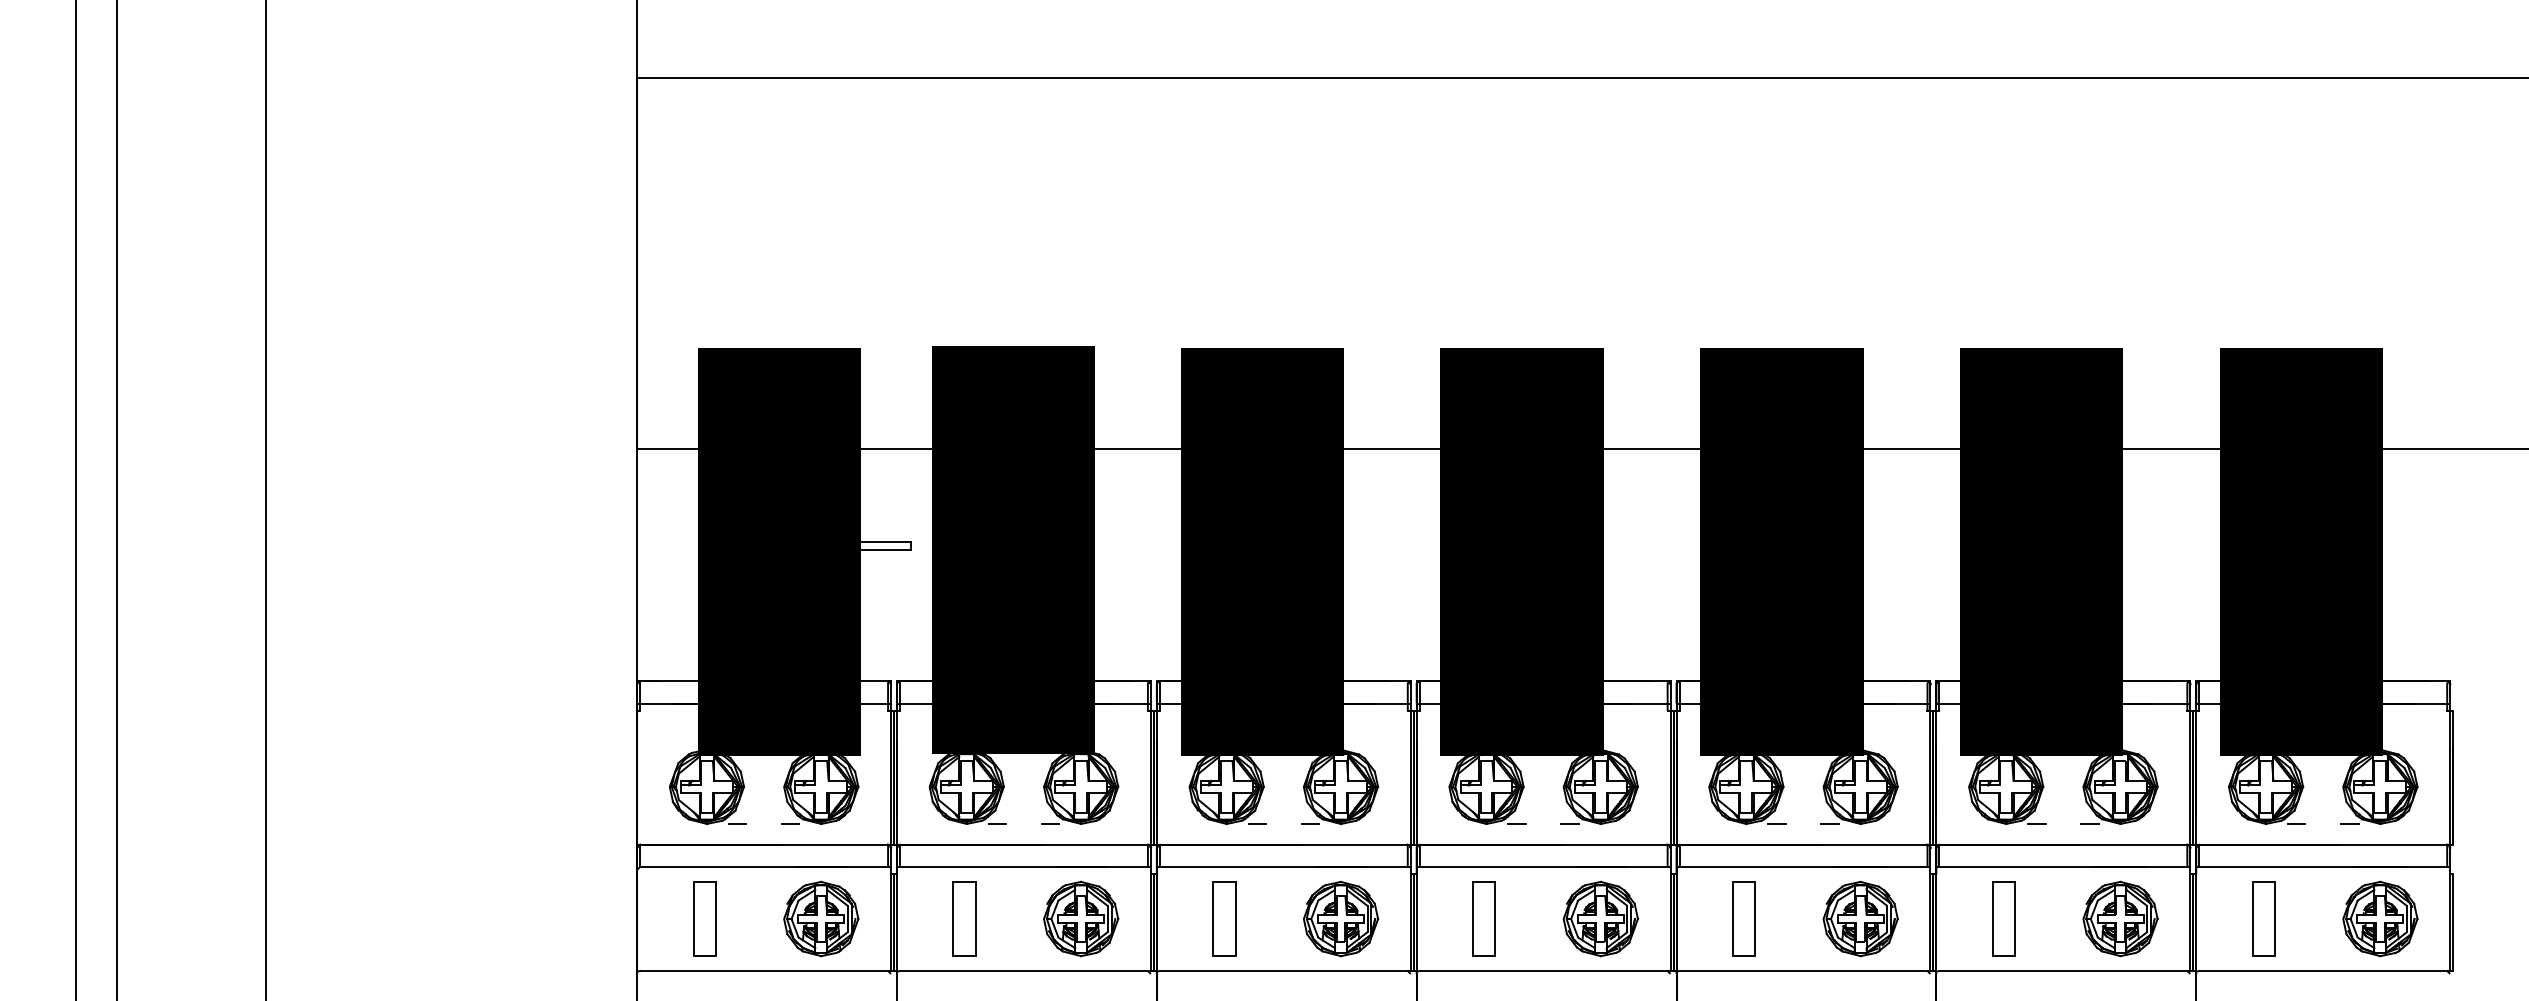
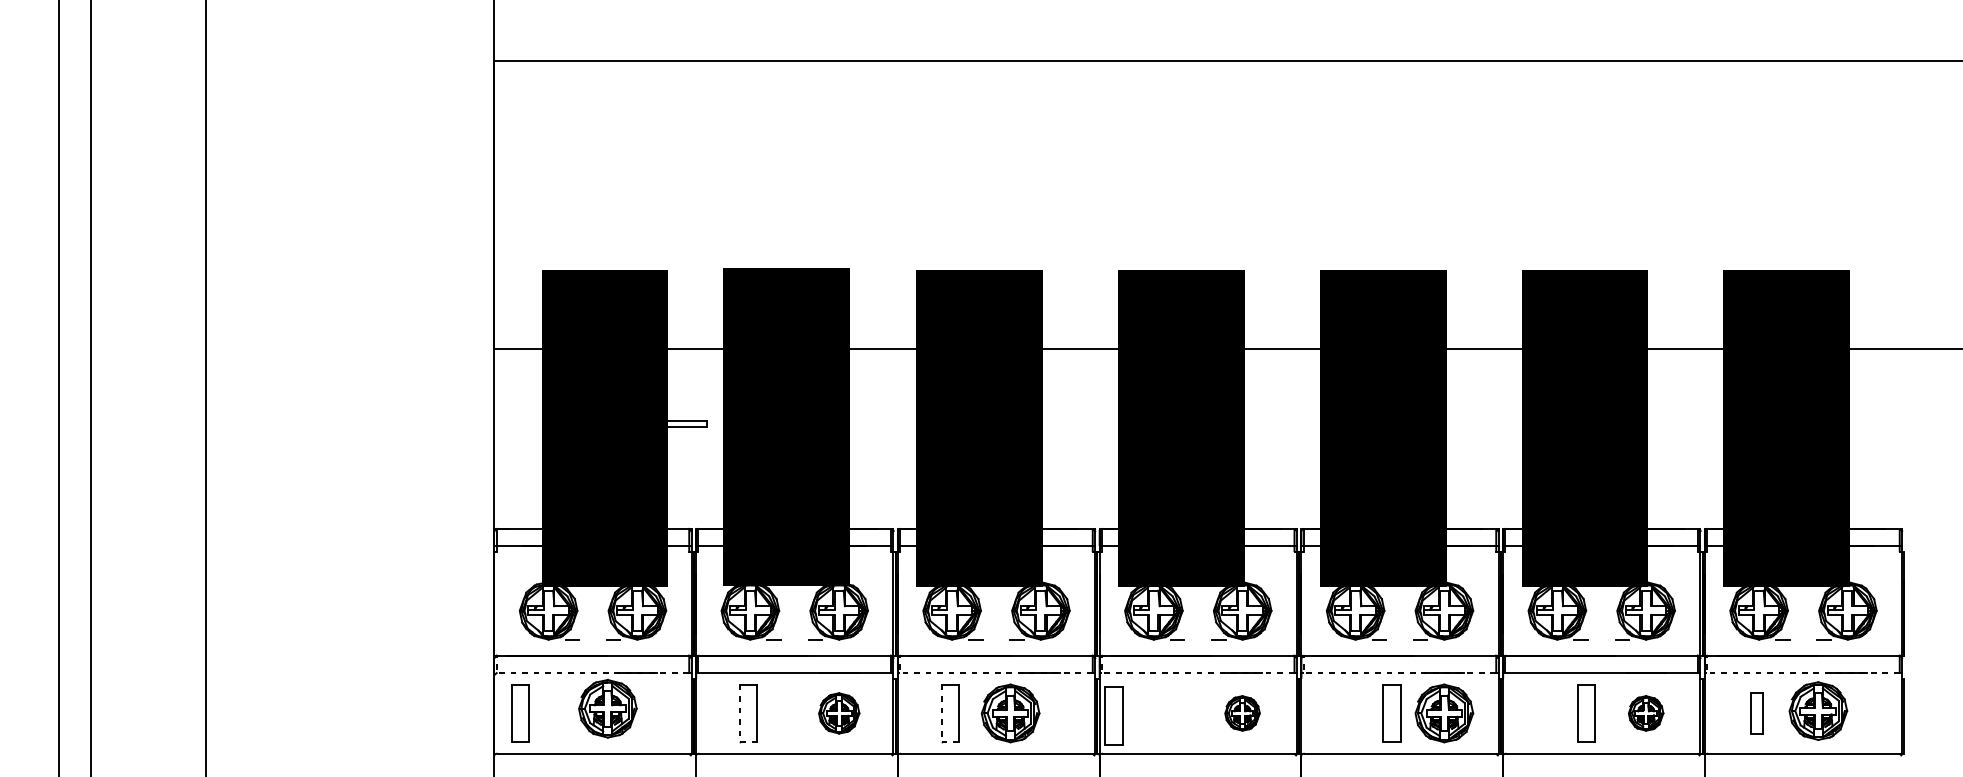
line: (741, 867) -> (575, 673), solid -> dashed
line: (1260, 867) -> (978, 673), solid -> dashed
line: (1520, 867) -> (1180, 673), solid -> dashed
line: (1780, 867) -> (1382, 673), solid -> dashed
line: (2300, 867) -> (1785, 673), solid -> dashed
part: (704, 918) -> (520, 713), moved
part: (821, 918) -> (608, 708), moved
part: (1081, 918) -> (839, 713), size x0.7
part: (1341, 918) -> (1011, 713), moved
part: (1483, 918) -> (1113, 715), moved
part: (1600, 918) -> (1242, 713), size x0.6
part: (1743, 918) -> (1391, 713), moved
part: (2003, 918) -> (1586, 713), moved
part: (2120, 918) -> (1646, 713), size x0.6
part: (2263, 918) -> (1757, 713), size x0.7
part: (2380, 918) -> (1818, 710), moved
line: (953, 931) -> (740, 723), solid -> dashed
line: (1213, 931) -> (941, 723), solid -> dashed

